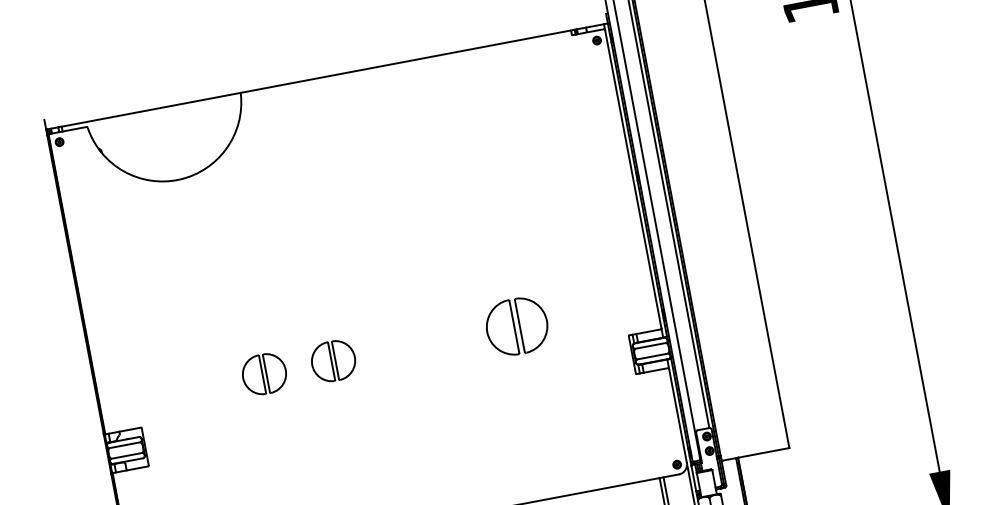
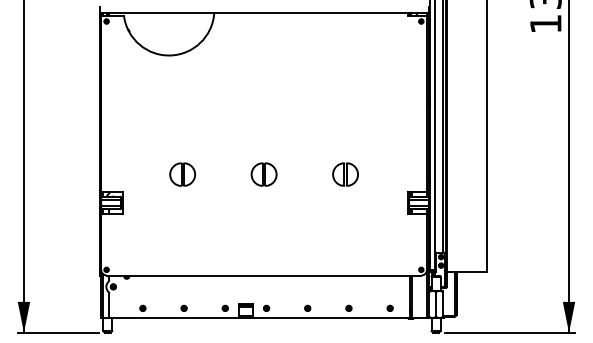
part: (516, 326) -> (345, 174), size x0.71
part: (332, 361) -> (263, 174), moved
part: (264, 374) -> (182, 174), moved

